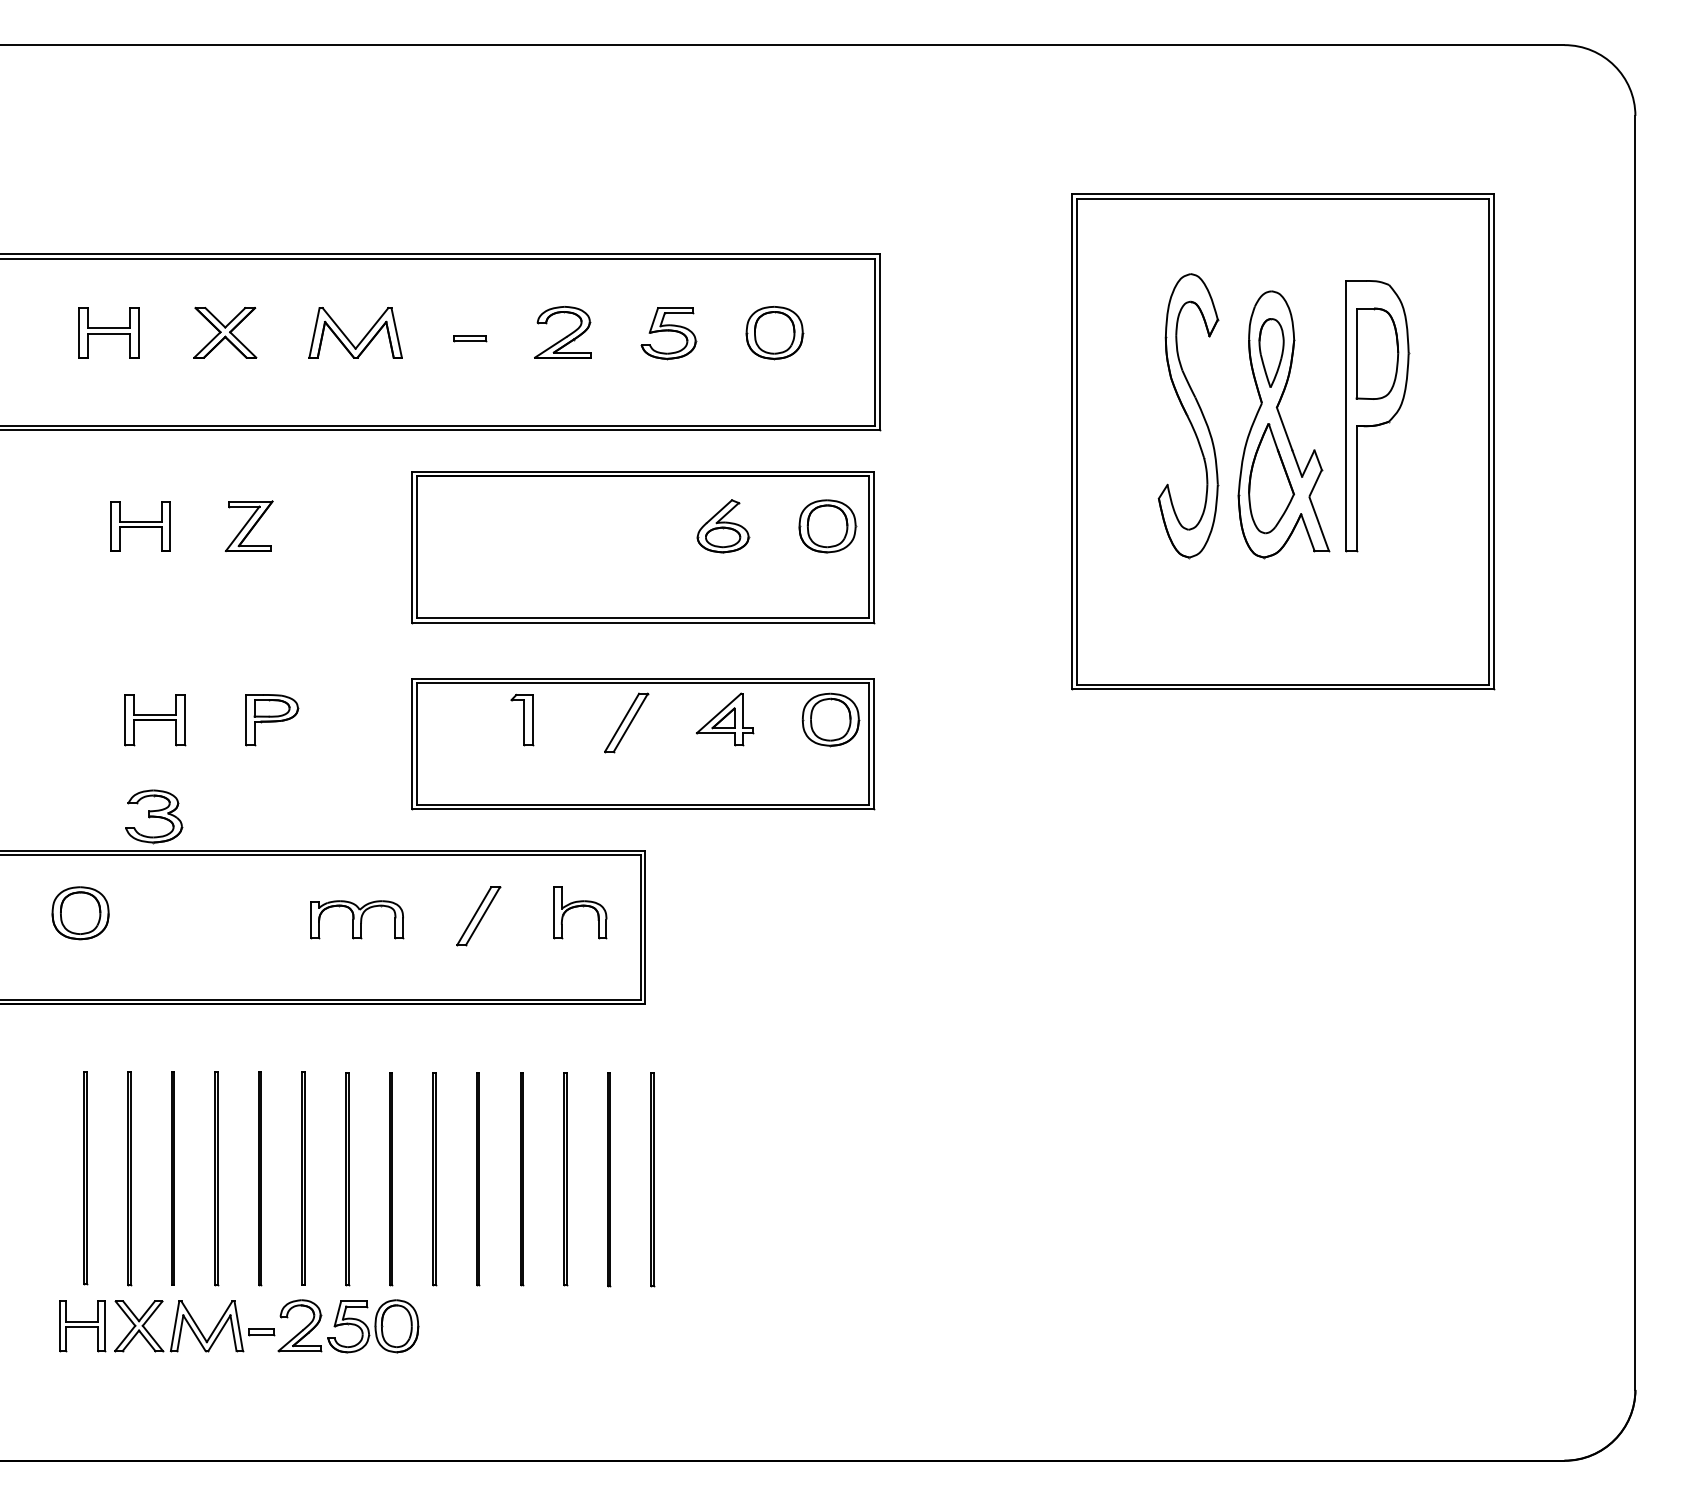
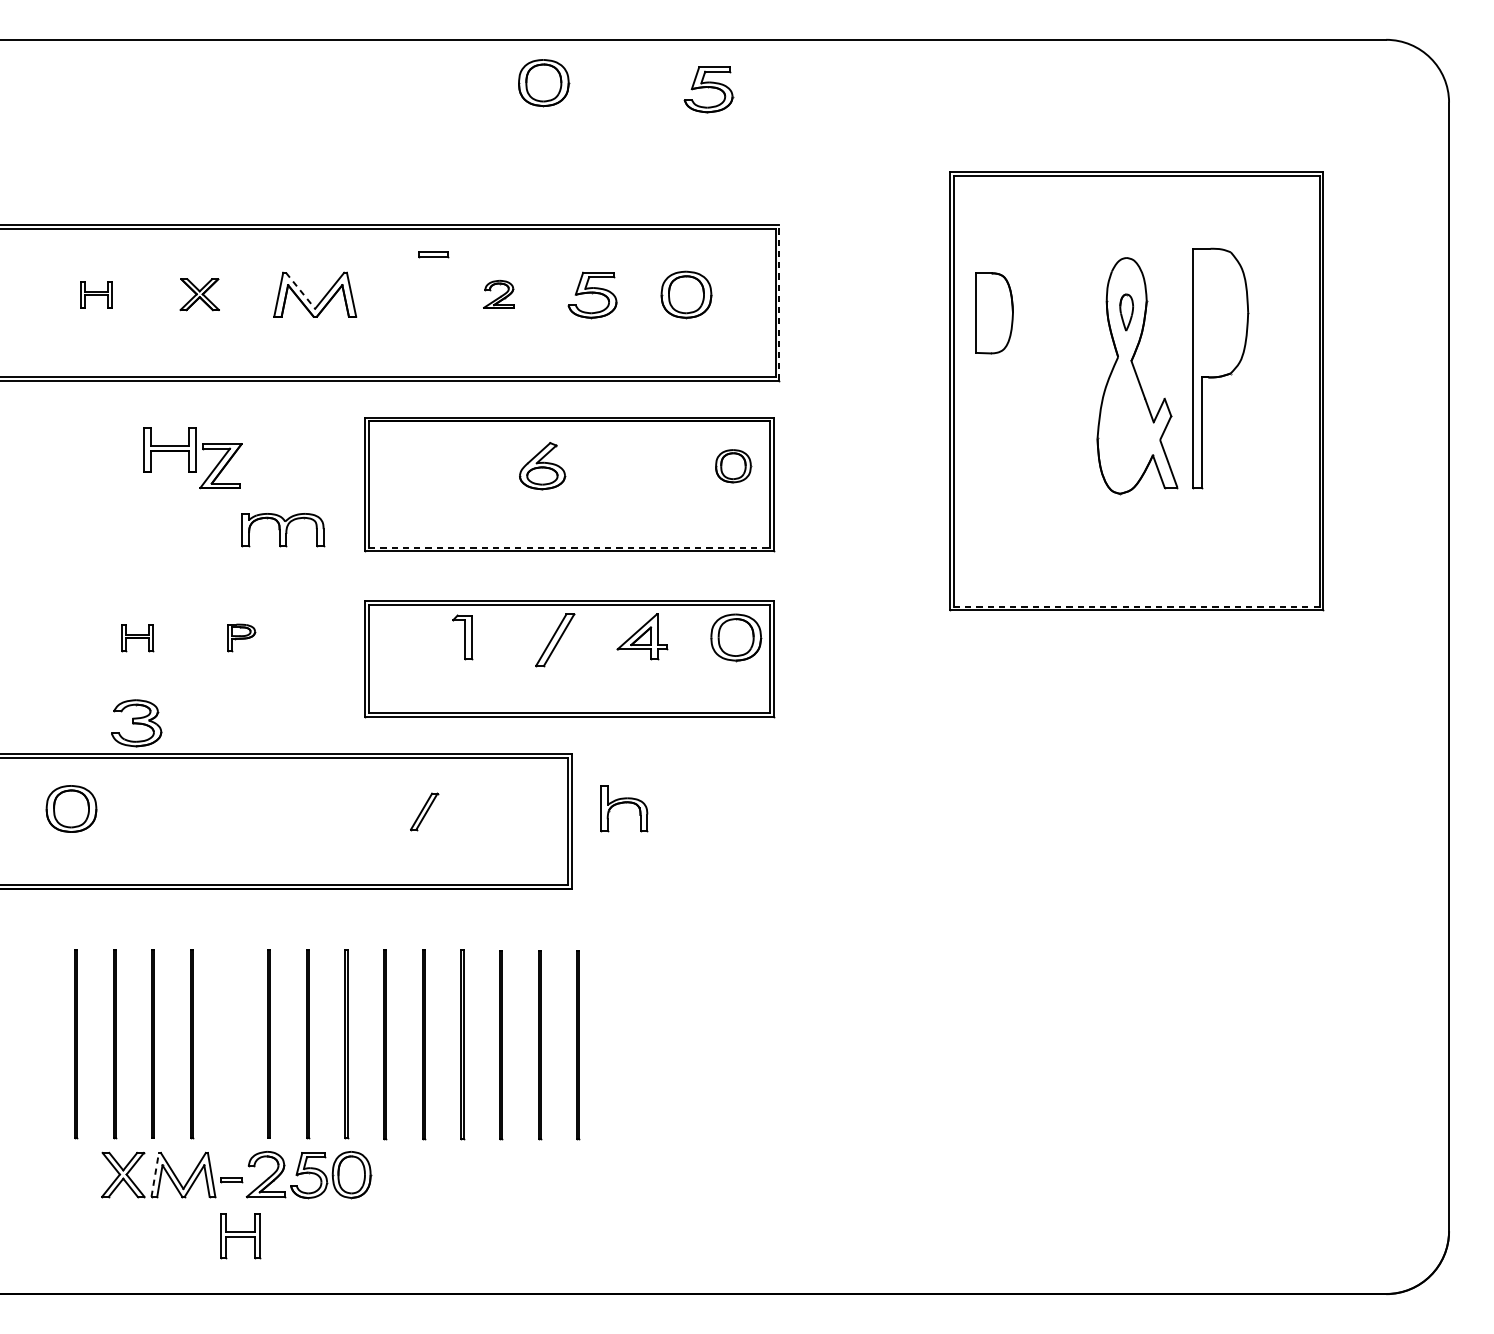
part: (613, 94) -> (543, 83), added
part: (799, 101) -> (708, 89), added
line: (339, 328) -> (300, 290), solid -> dashed
part: (108, 332) -> (96, 294), size x0.6
part: (225, 332) -> (199, 294), size x0.7
part: (562, 332) -> (498, 294), size x0.6
part: (470, 338) -> (433, 254), moved
line: (879, 342) -> (779, 303), solid -> dashed
part: (1271, 352) -> (1126, 312), size x0.6
part: (1377, 353) -> (994, 313), moved
part: (1188, 416) -> (1053, 368), removed
part: (1271, 478) -> (1126, 423), removed
part: (140, 526) -> (169, 450), moved
part: (723, 526) -> (542, 466), moved
part: (827, 526) -> (733, 466), size x0.7
line: (643, 618) -> (570, 547), solid -> dashed
line: (1283, 684) -> (1137, 606), solid -> dashed
part: (155, 720) -> (137, 638), size x0.6
part: (272, 720) -> (241, 638), size x0.6
part: (580, 912) -> (624, 808), moved
part: (478, 916) -> (424, 811), size x0.7
part: (357, 919) -> (283, 530), moved
line: (260, 1178) -> (230, 1043), removed
line: (175, 1325) -> (155, 1174), solid -> dashed
part: (82, 1326) -> (240, 1236), moved

